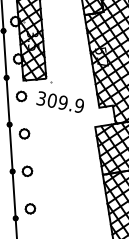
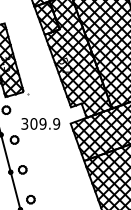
text: (60, 101) -> (40, 123), moved

